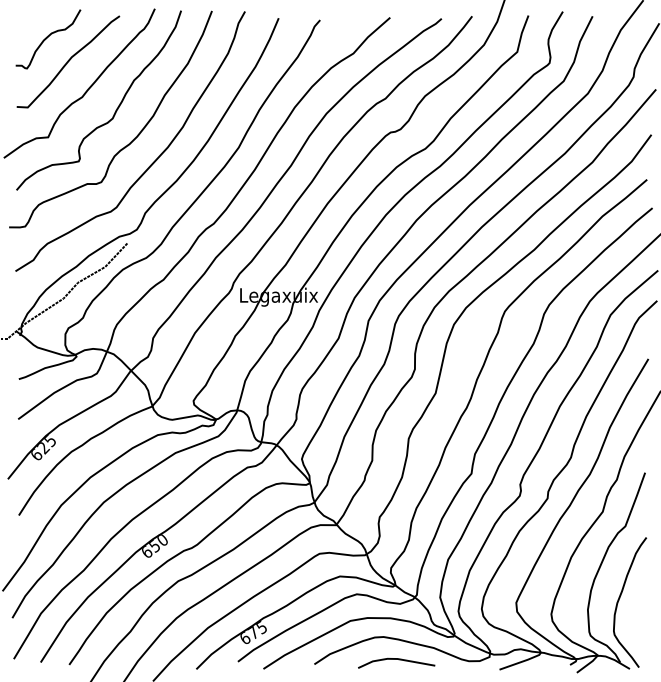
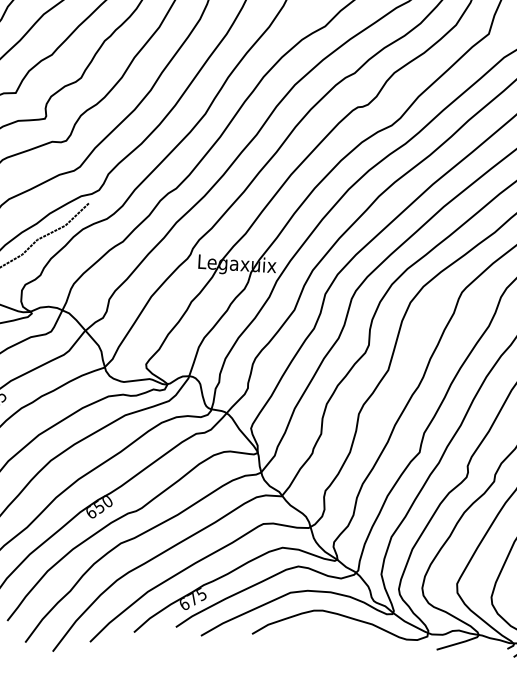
line: (398, 660) -> (336, 634), removed

